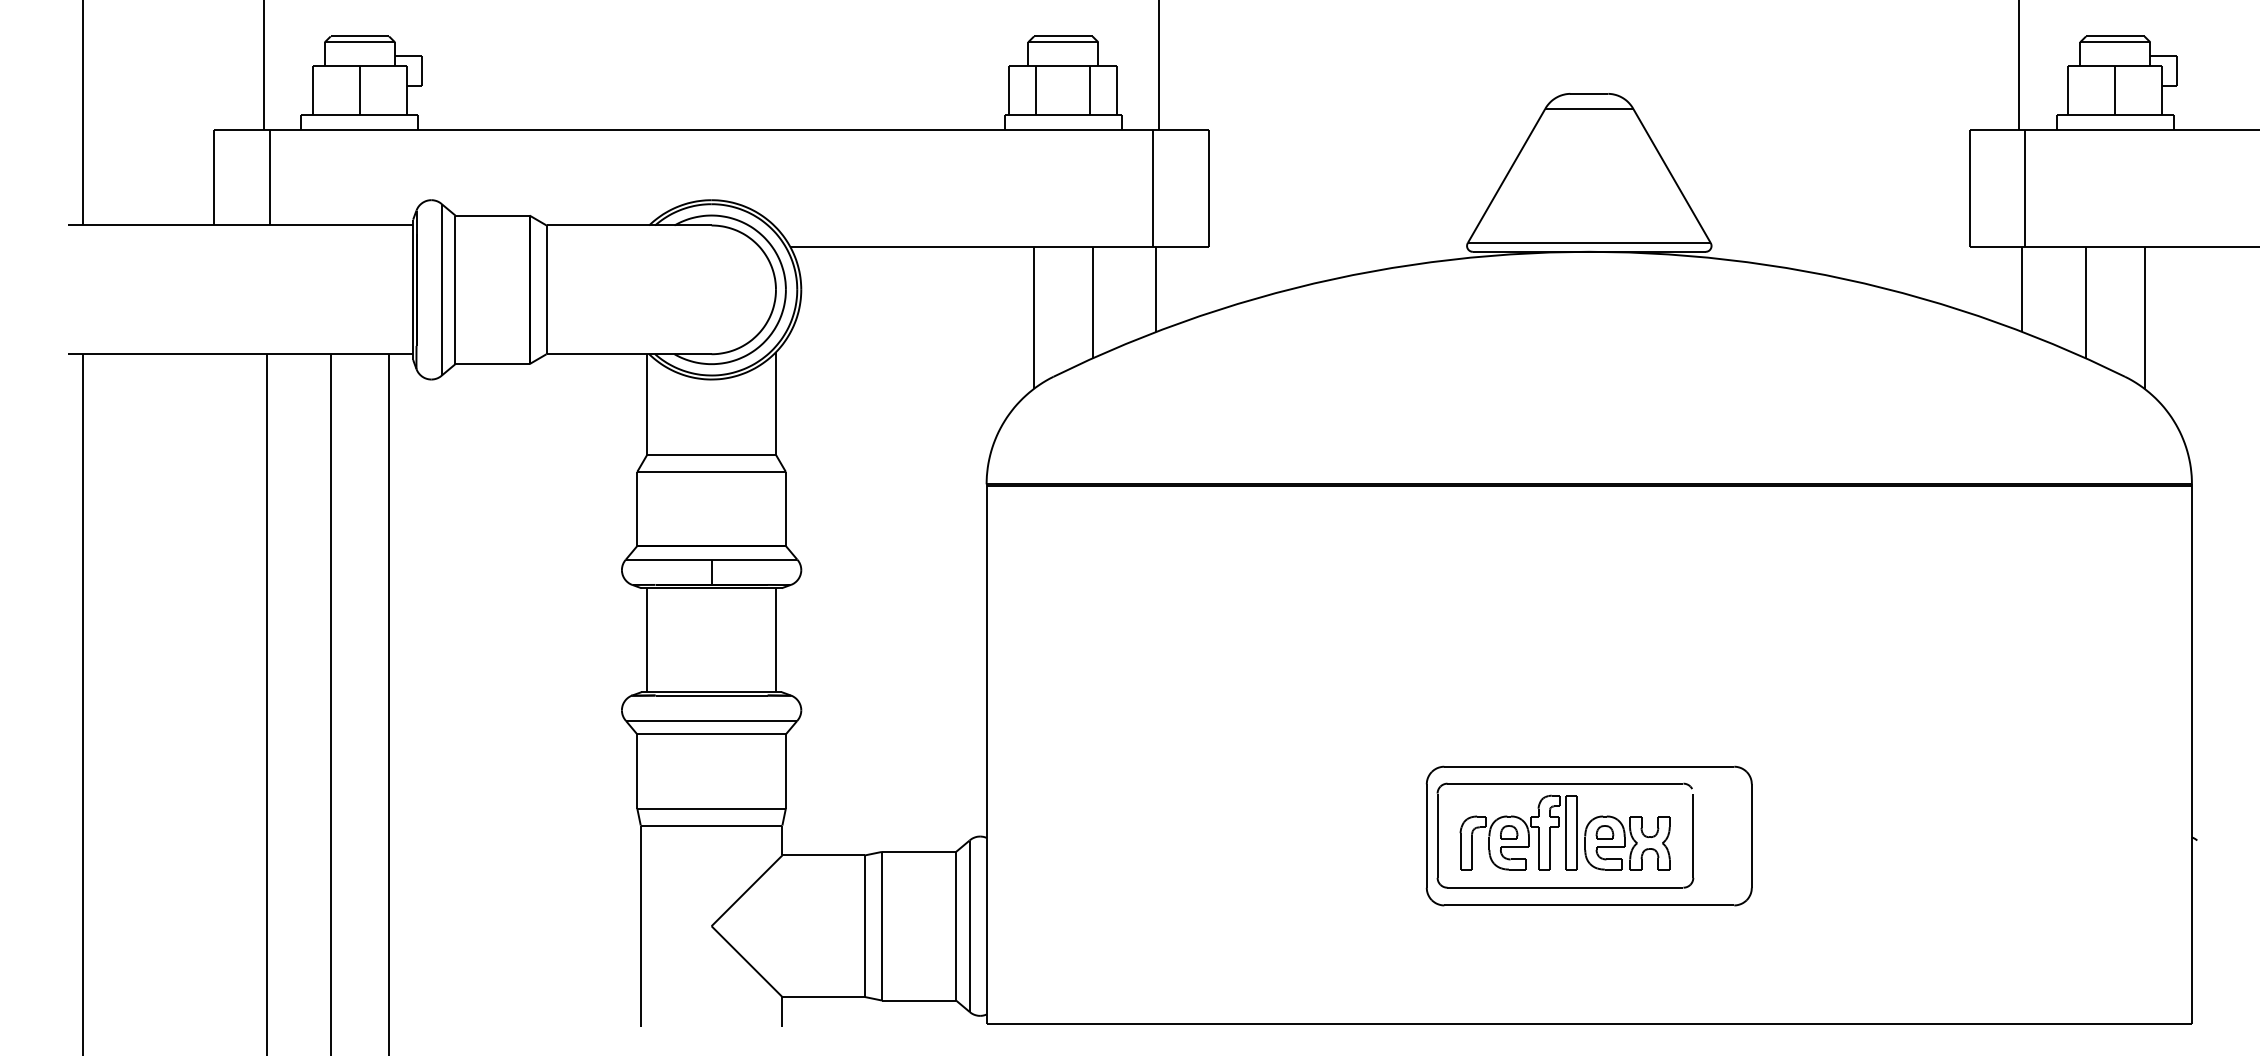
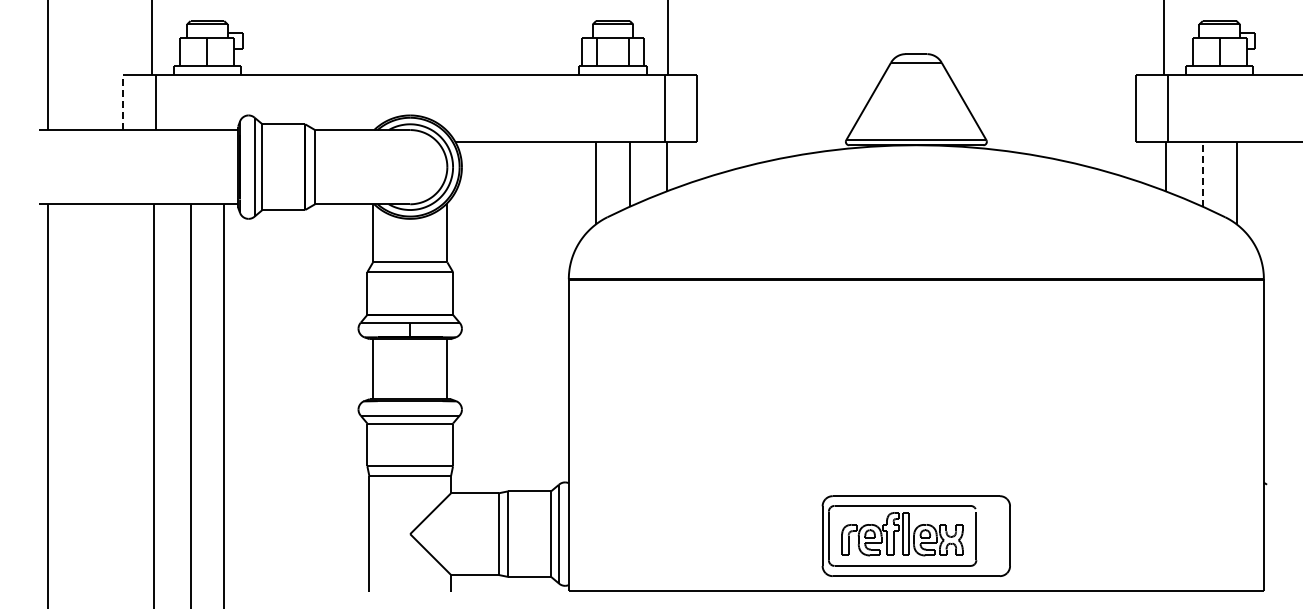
line: (214, 177) -> (123, 102), solid -> dashed
line: (2085, 300) -> (1202, 173), solid -> dashed
part: (1587, 834) -> (915, 535), moved

